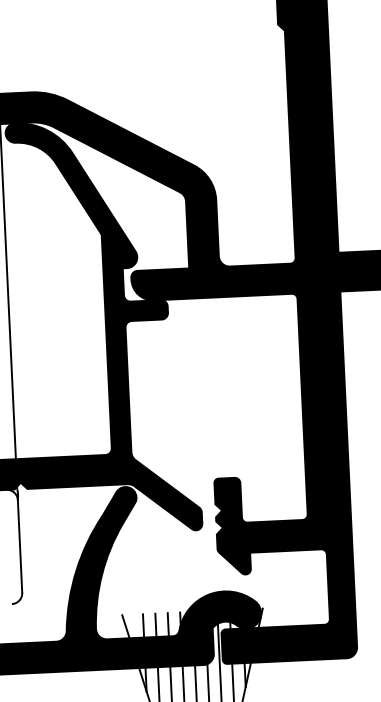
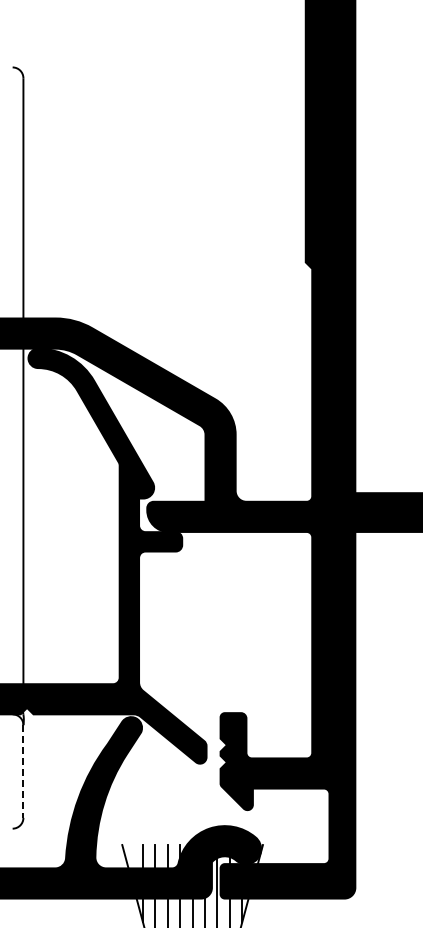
line: (20, 547) -> (23, 772), solid -> dashed

